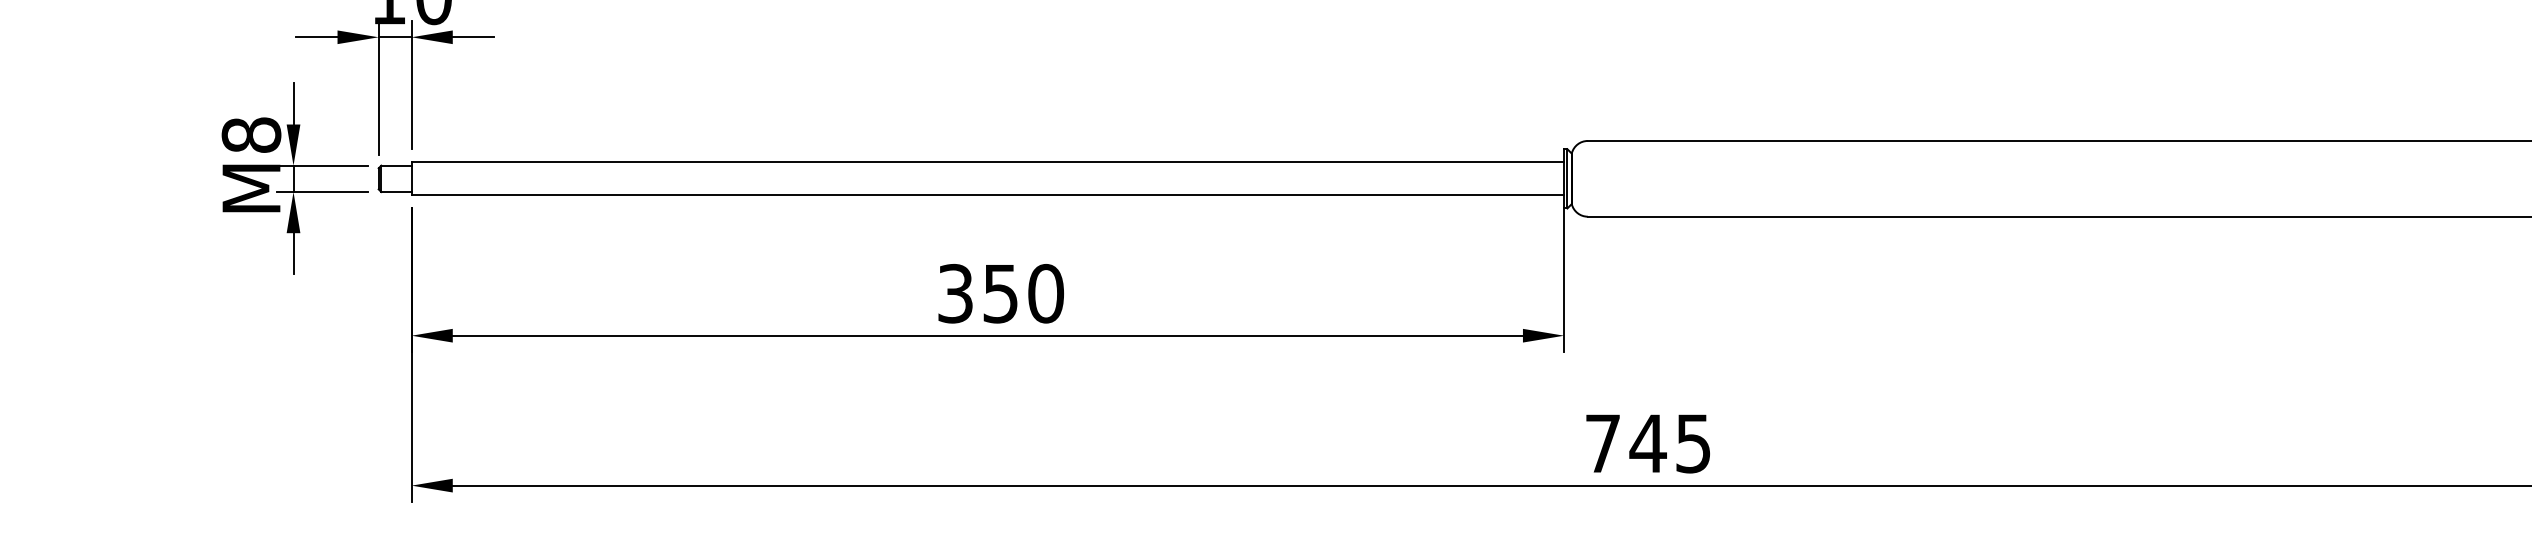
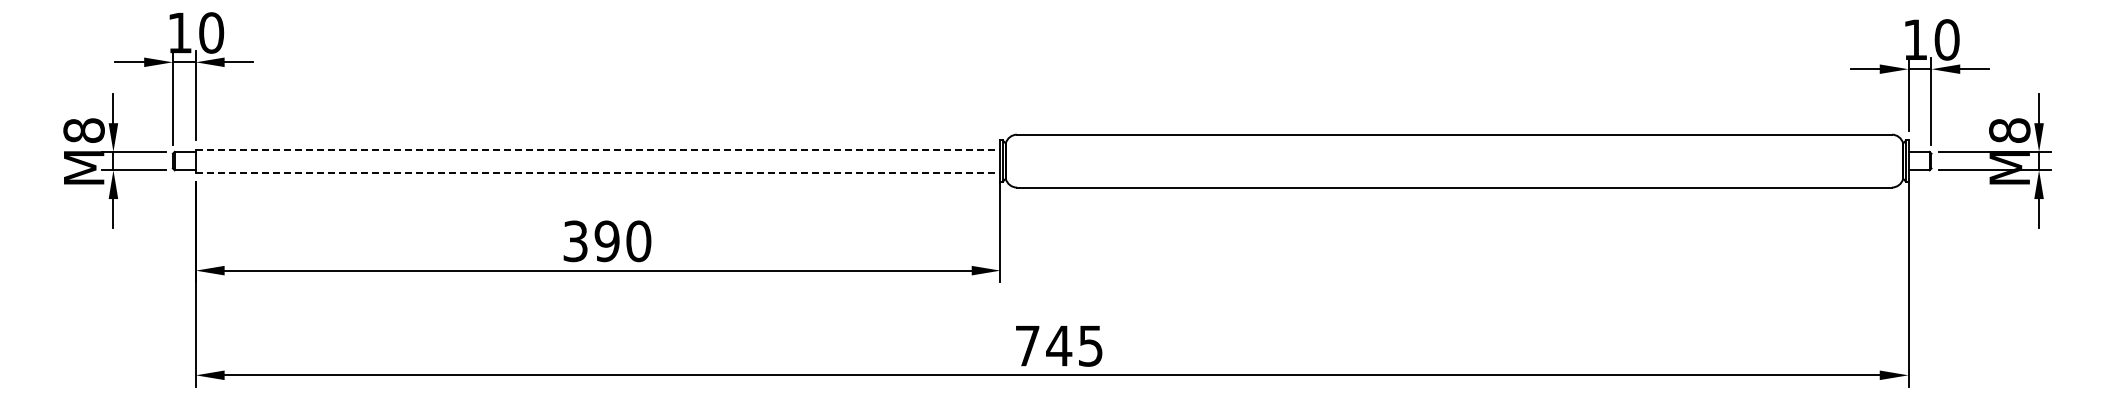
line: (988, 162) -> (598, 149), solid -> dashed
line: (988, 195) -> (598, 172), solid -> dashed
text: (999, 292) -> (606, 240), 350 -> 390

